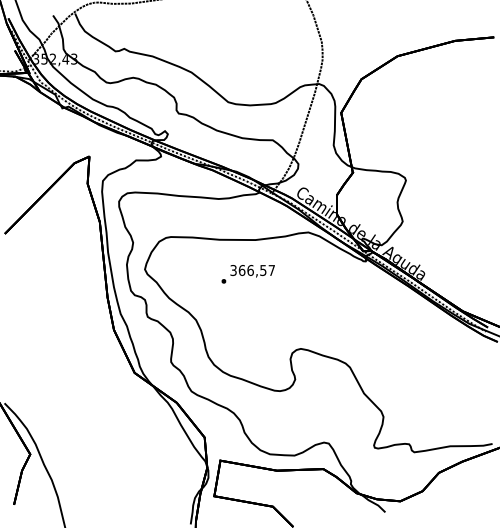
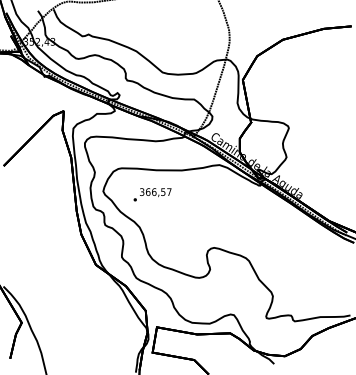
text: (247, 274) -> (152, 194), moved

